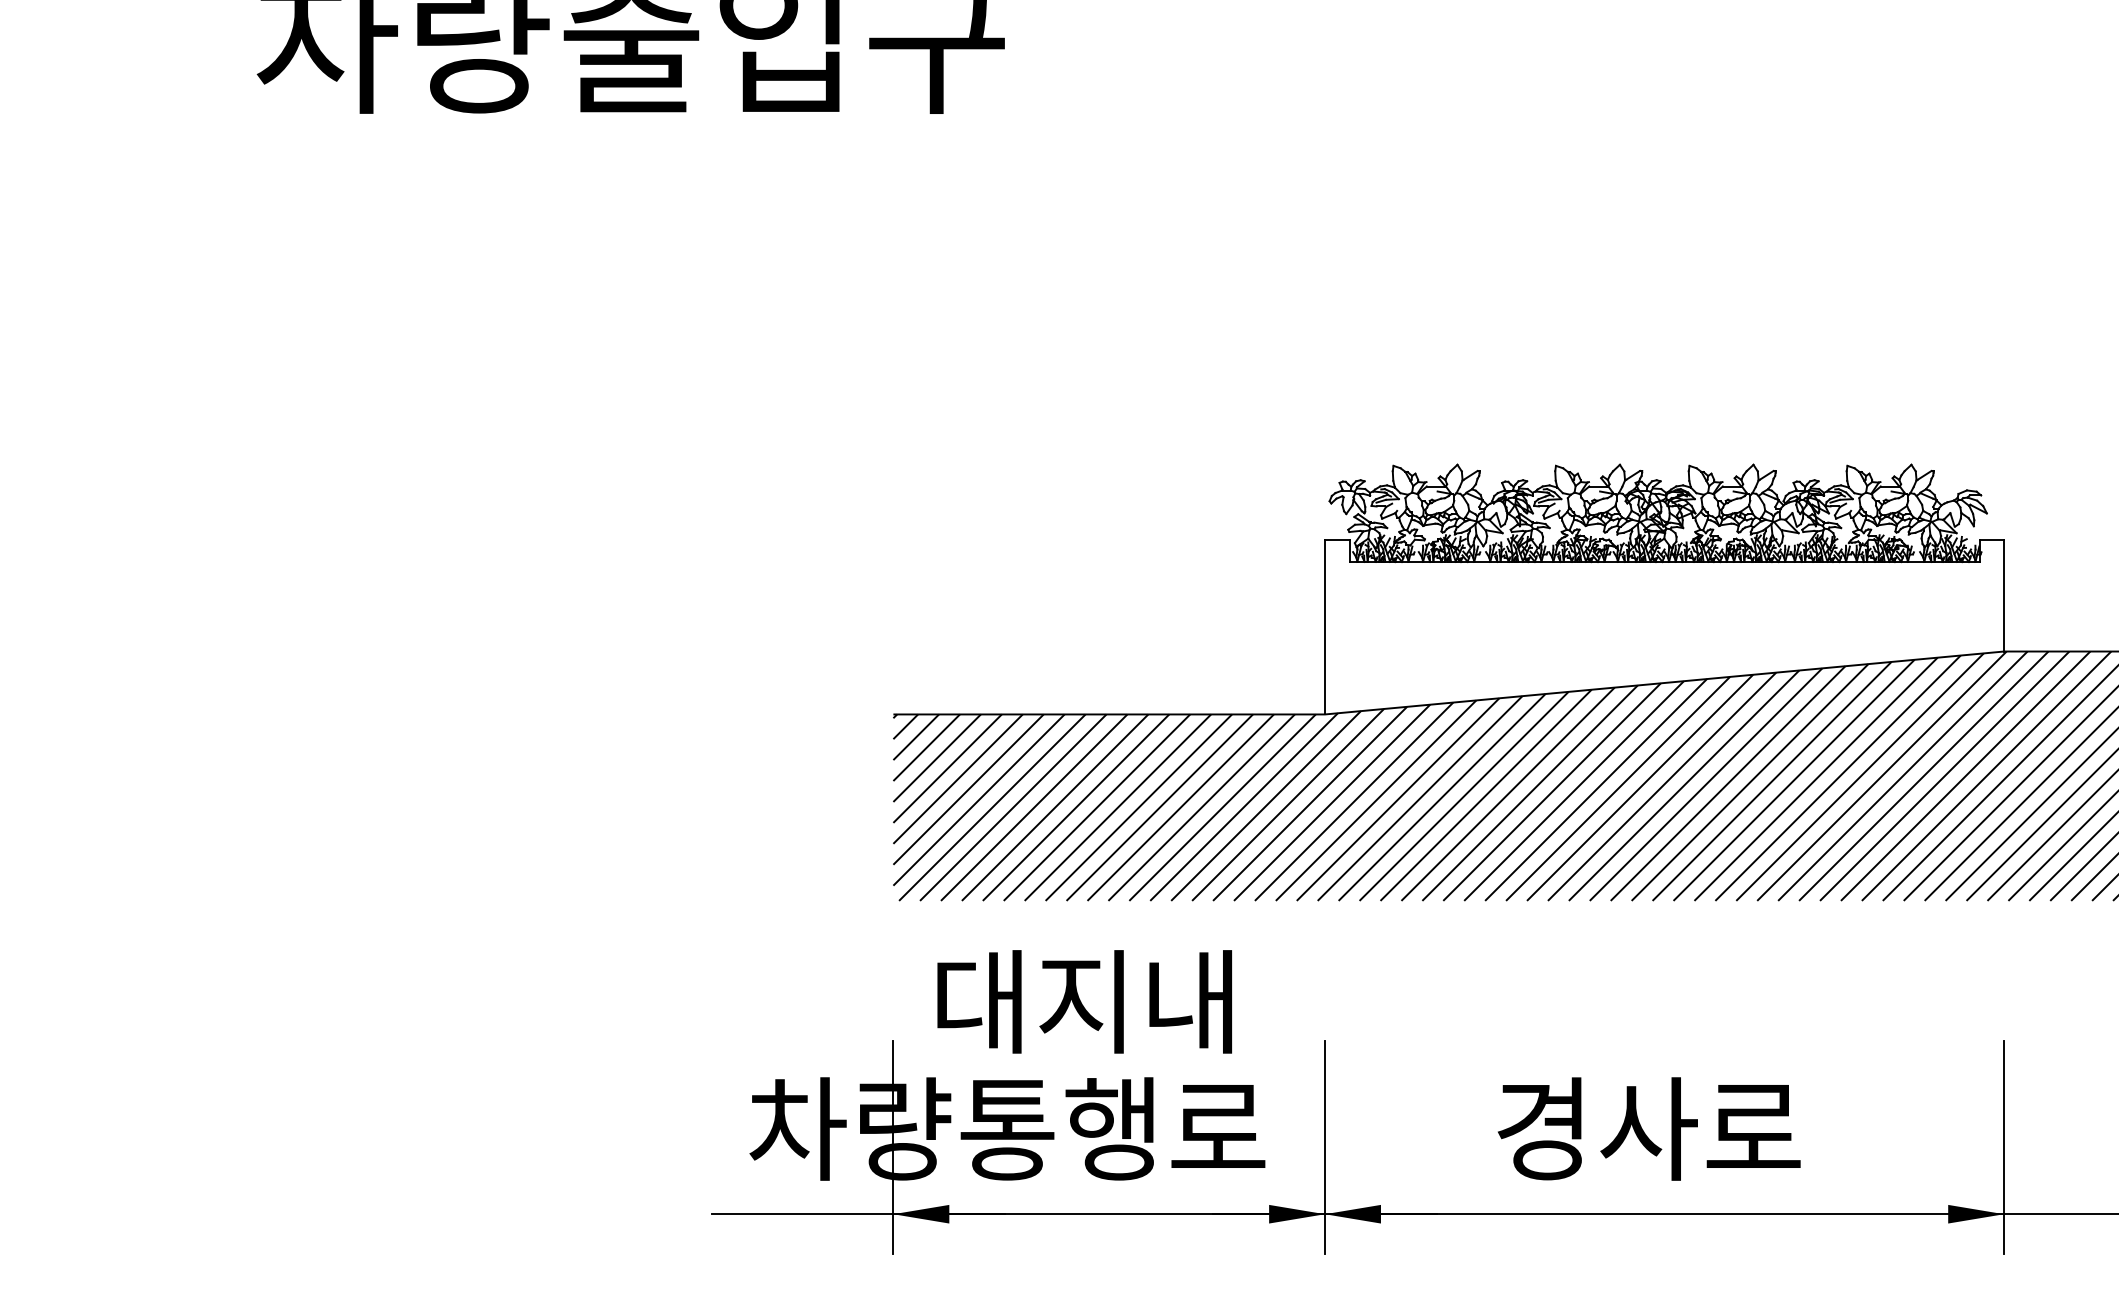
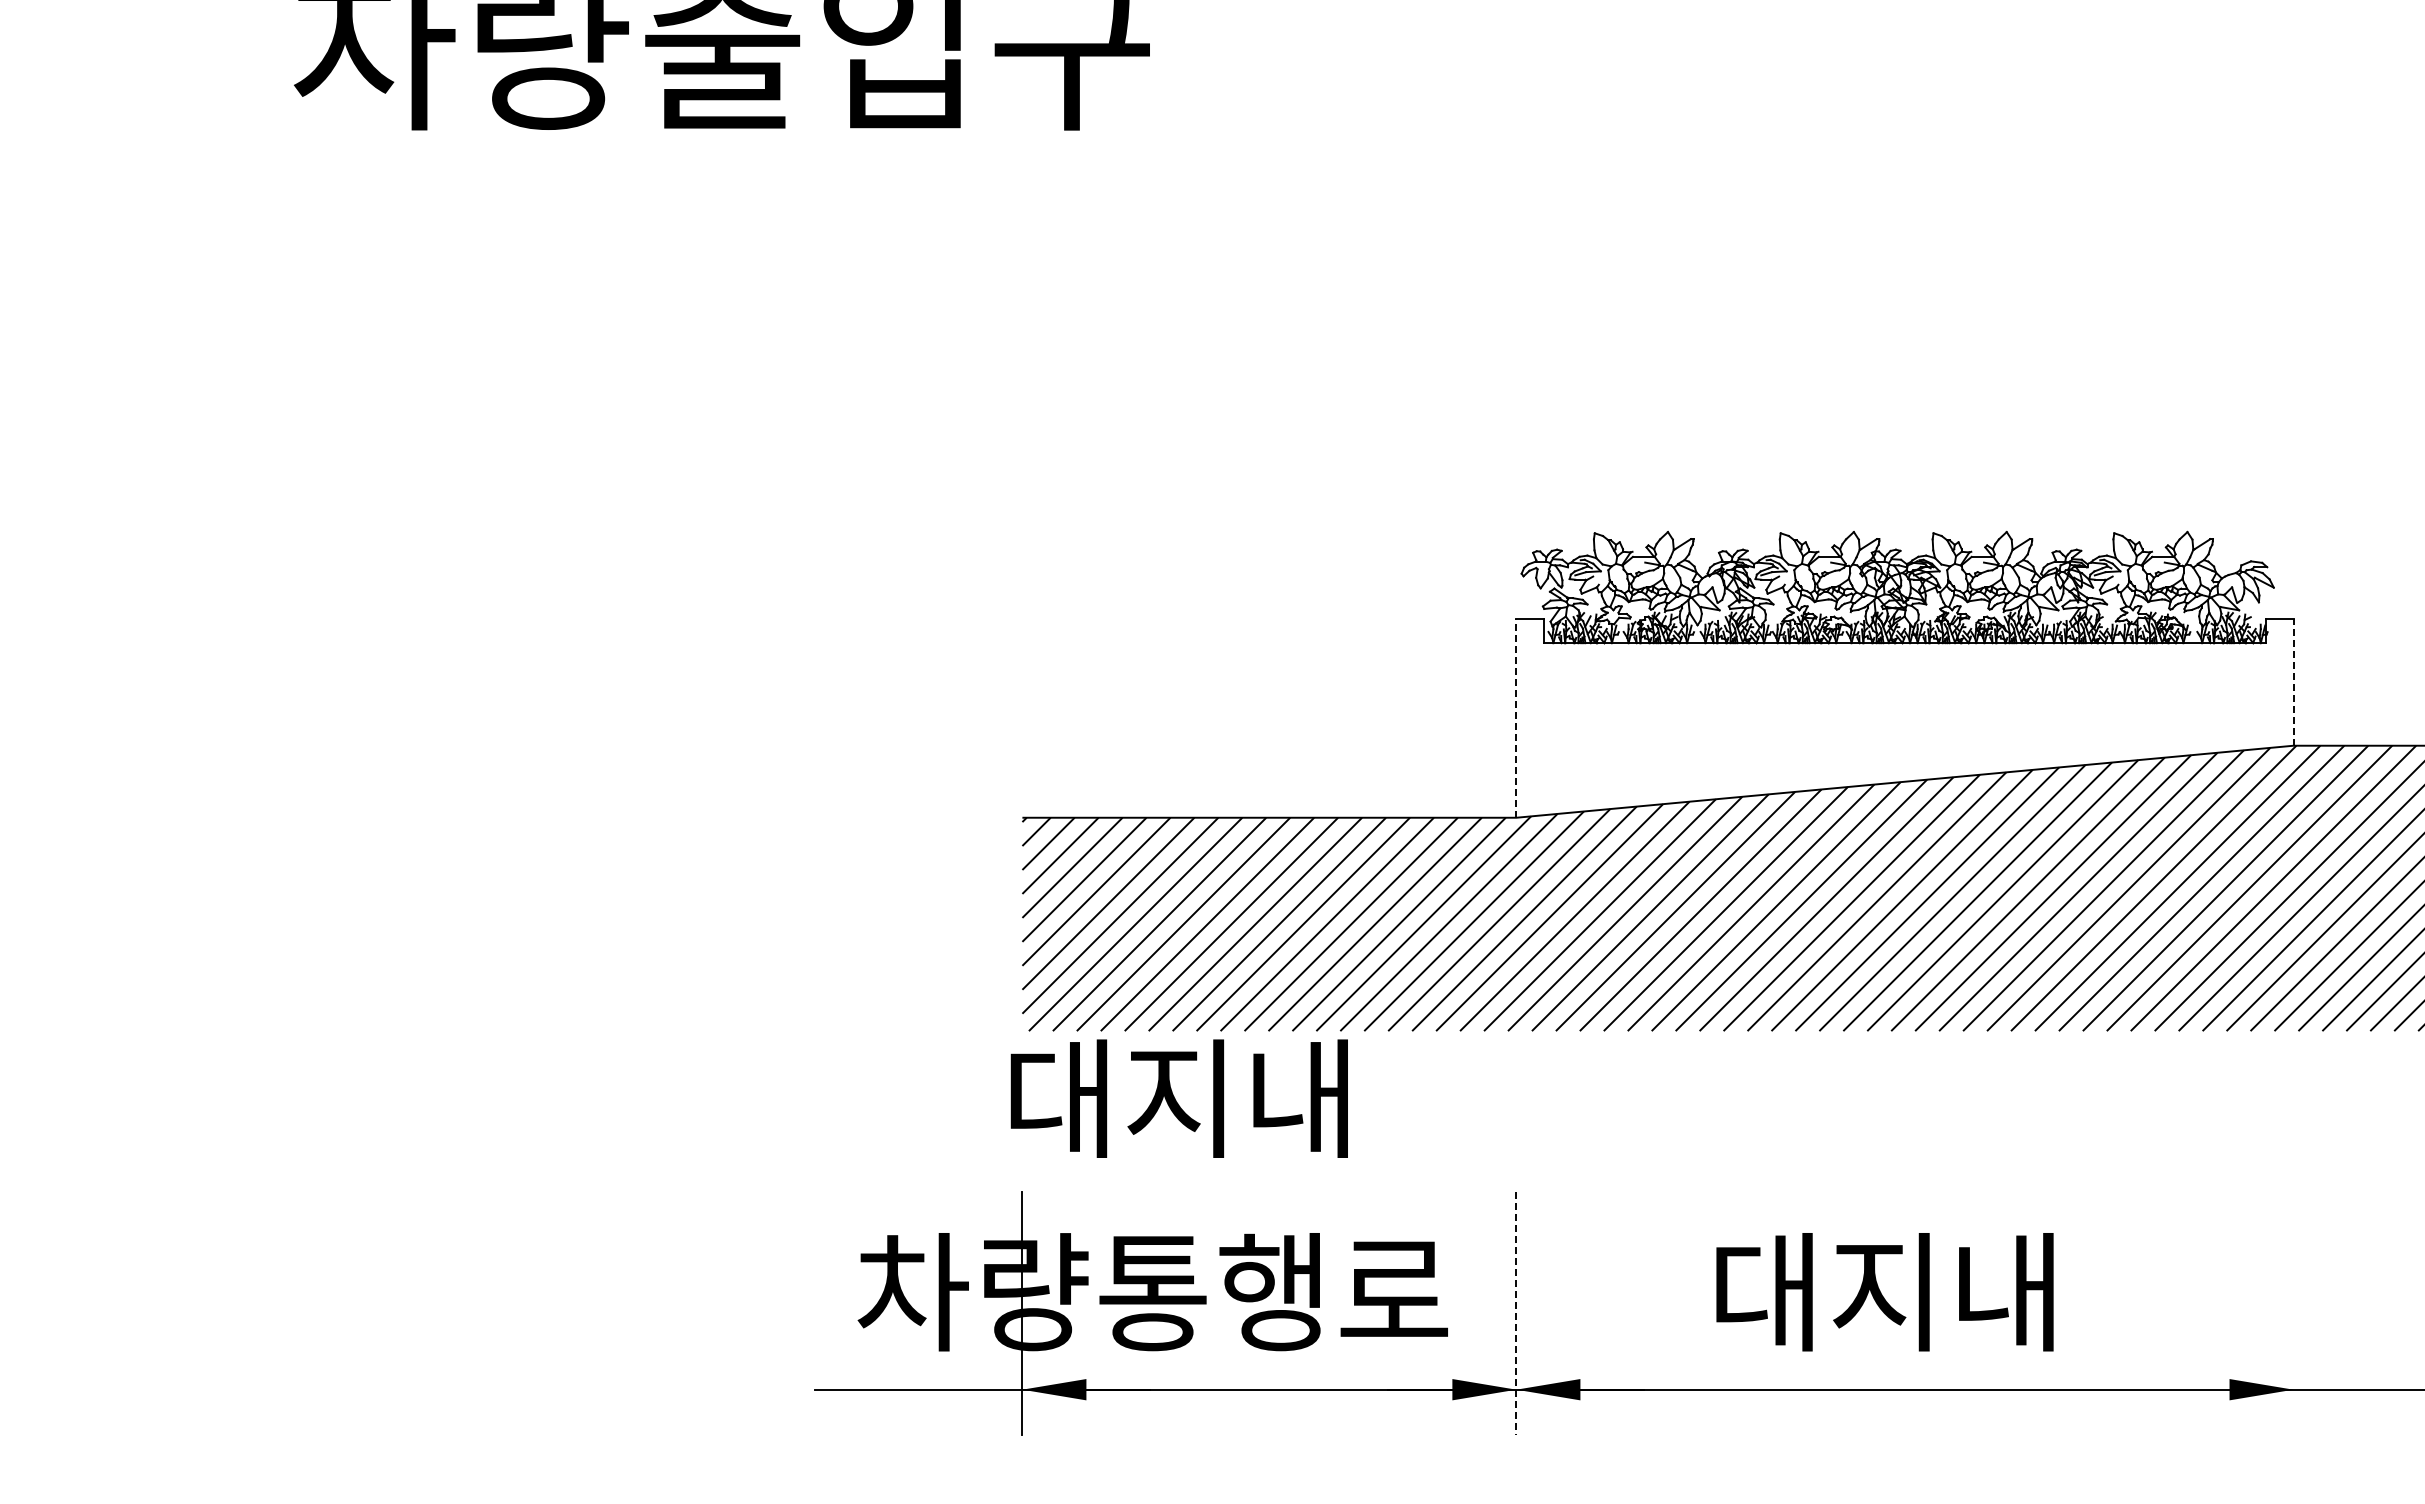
line: (2004, 596) -> (2293, 682), solid -> dashed
line: (1325, 627) -> (1516, 718), solid -> dashed
text: (1083, 1001) -> (1178, 1098), moved
text: (1649, 1129) -> (1887, 1292), 경사로 -> 대지내
line: (1325, 1147) -> (1516, 1313), solid -> dashed
line: (2004, 1147) -> (2293, 1313), removed

